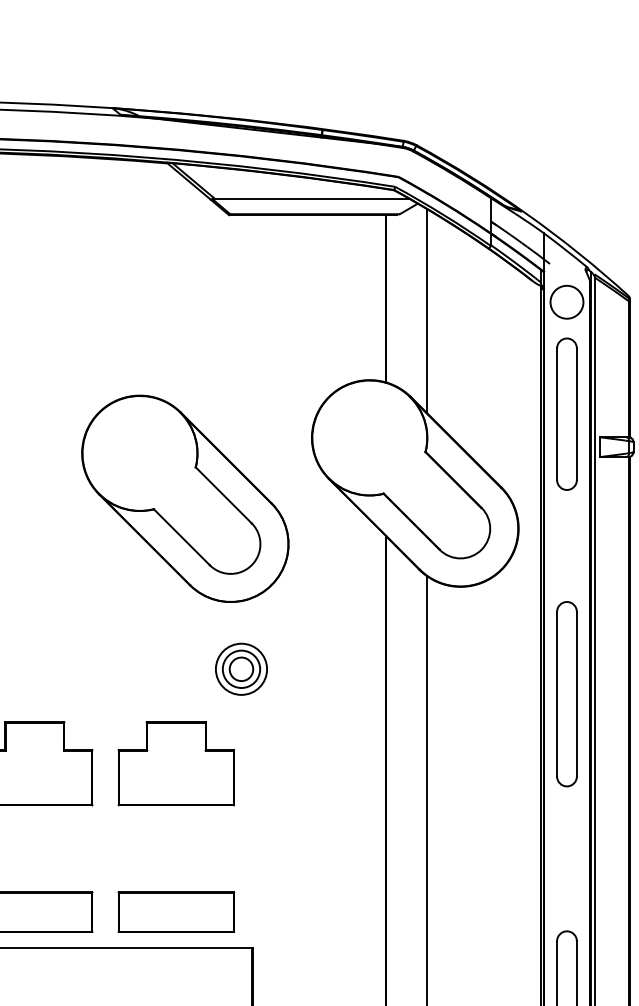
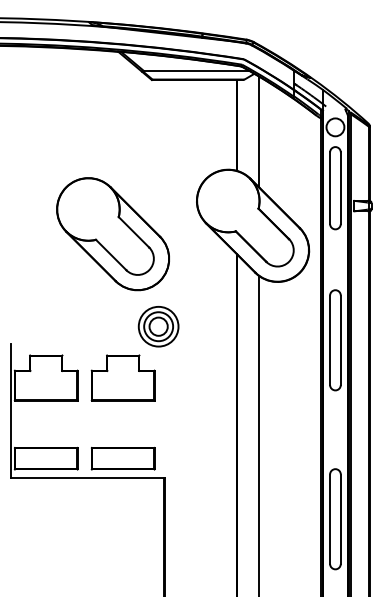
part: (184, 499) -> (112, 234), moved
part: (241, 668) -> (158, 326), size x1.43

